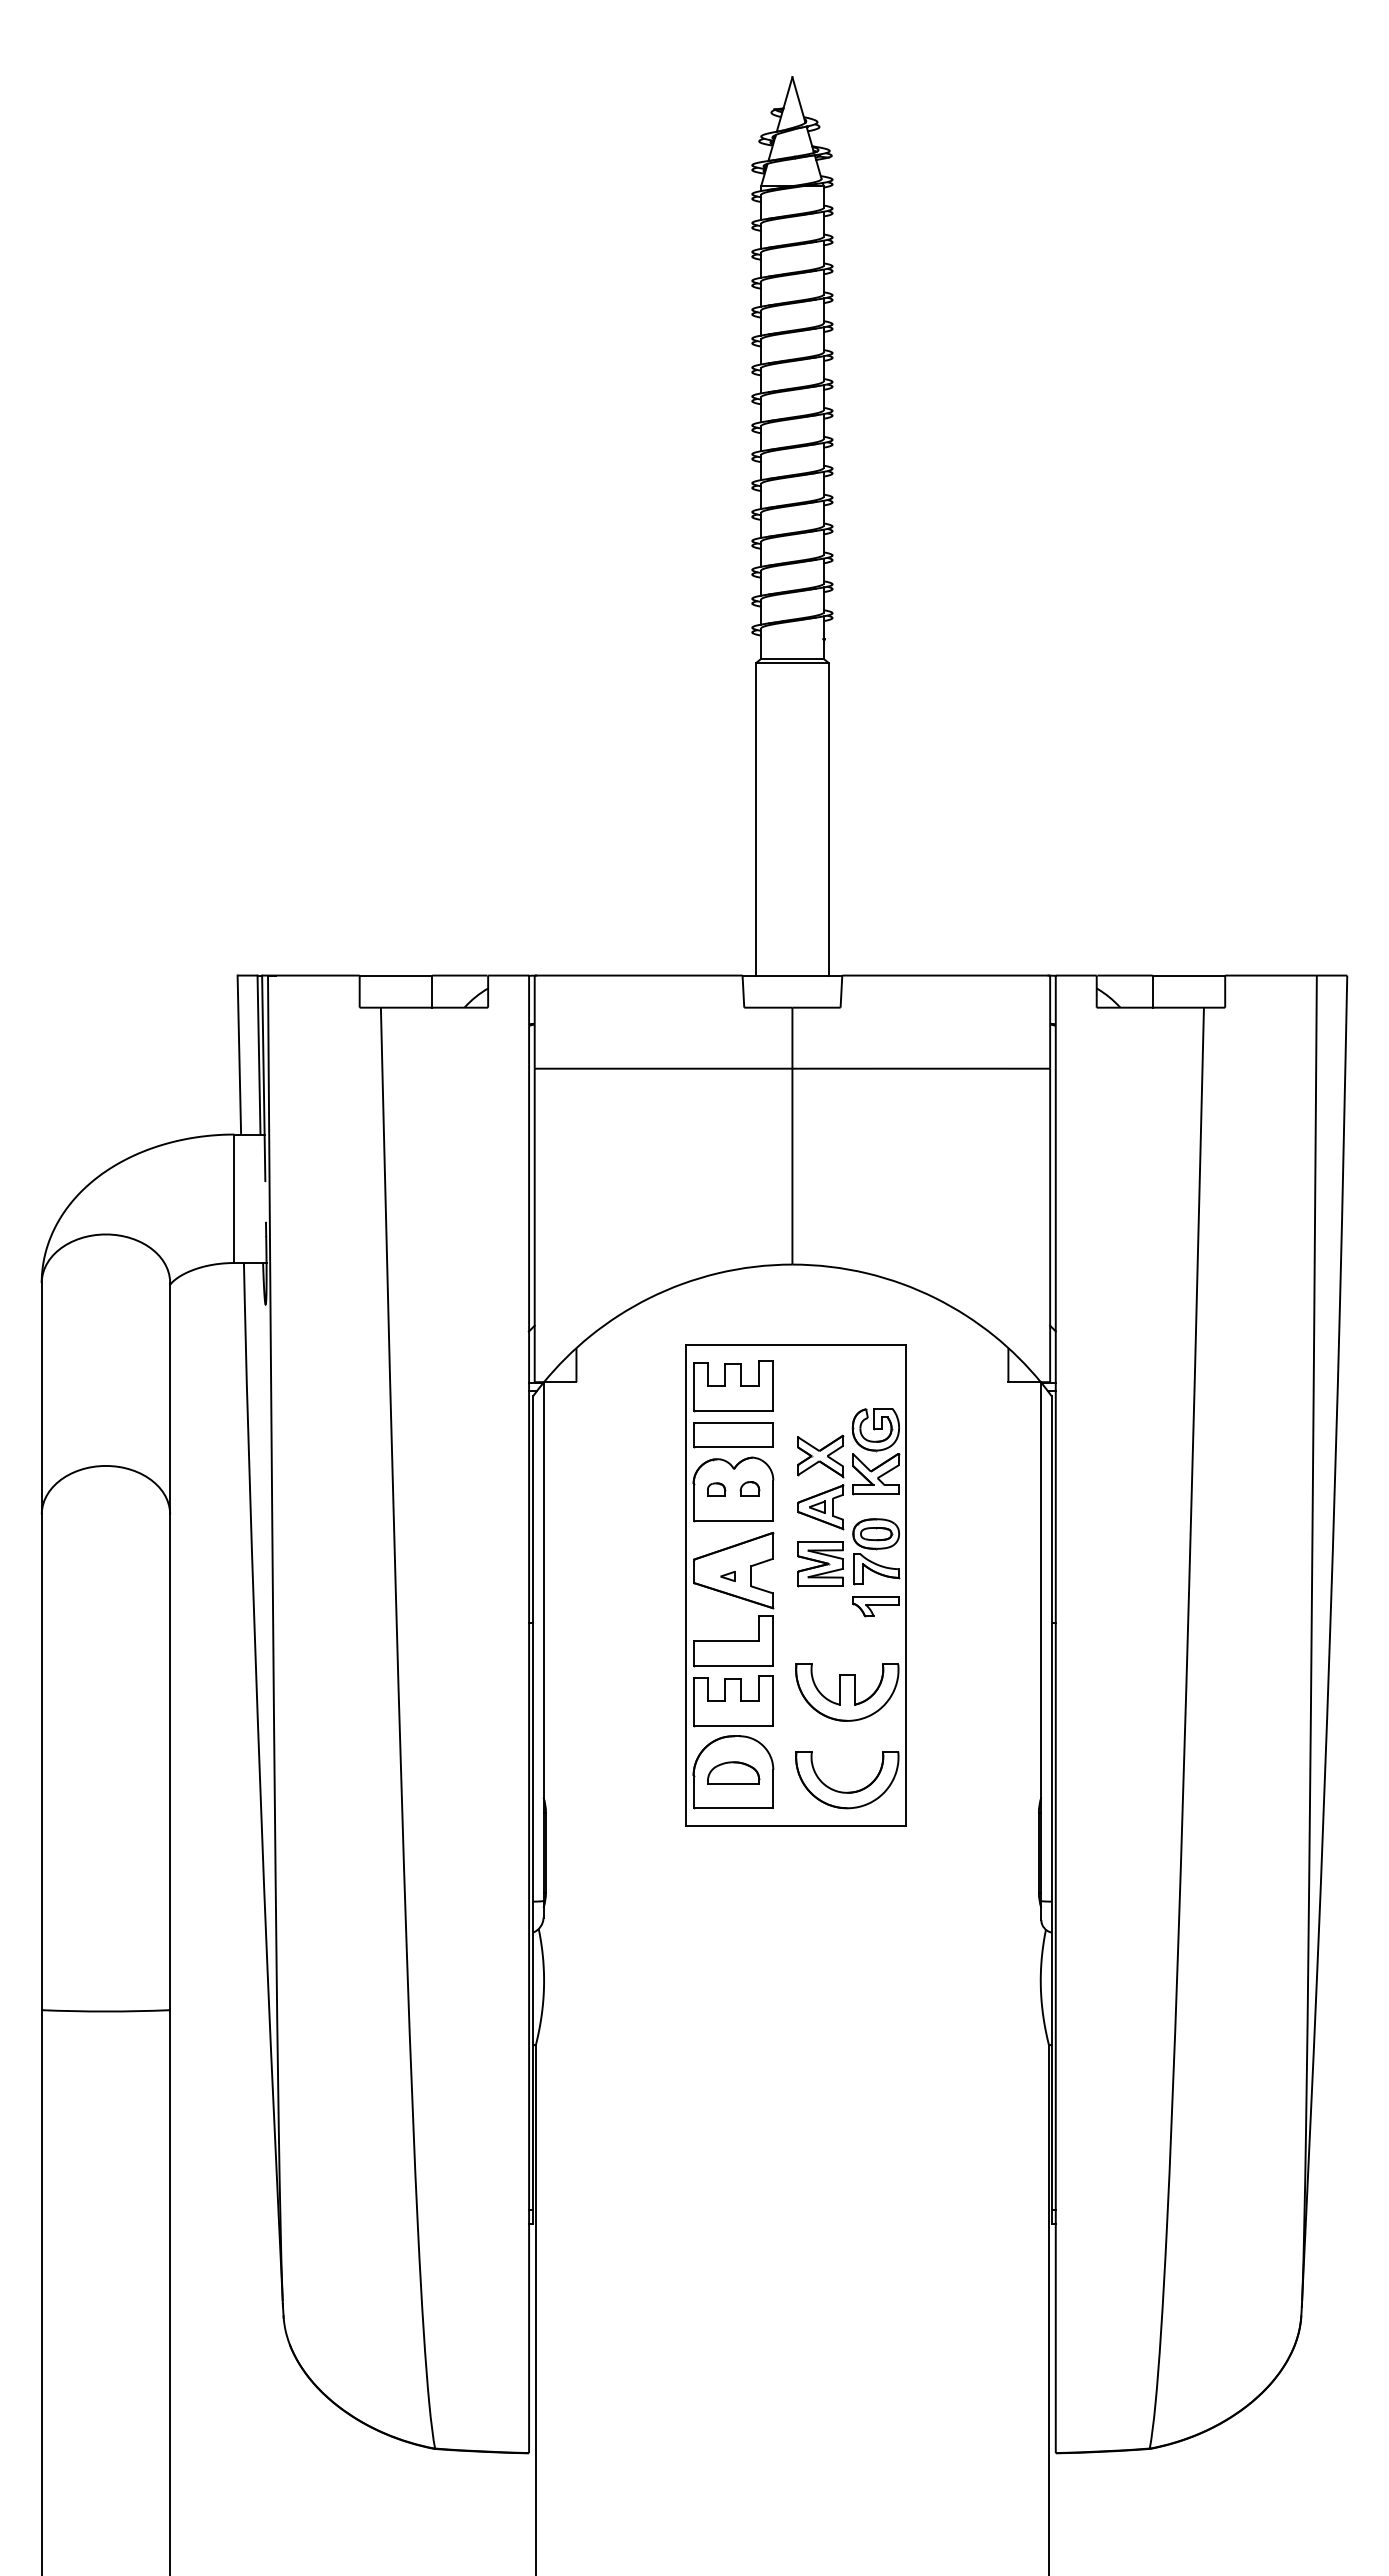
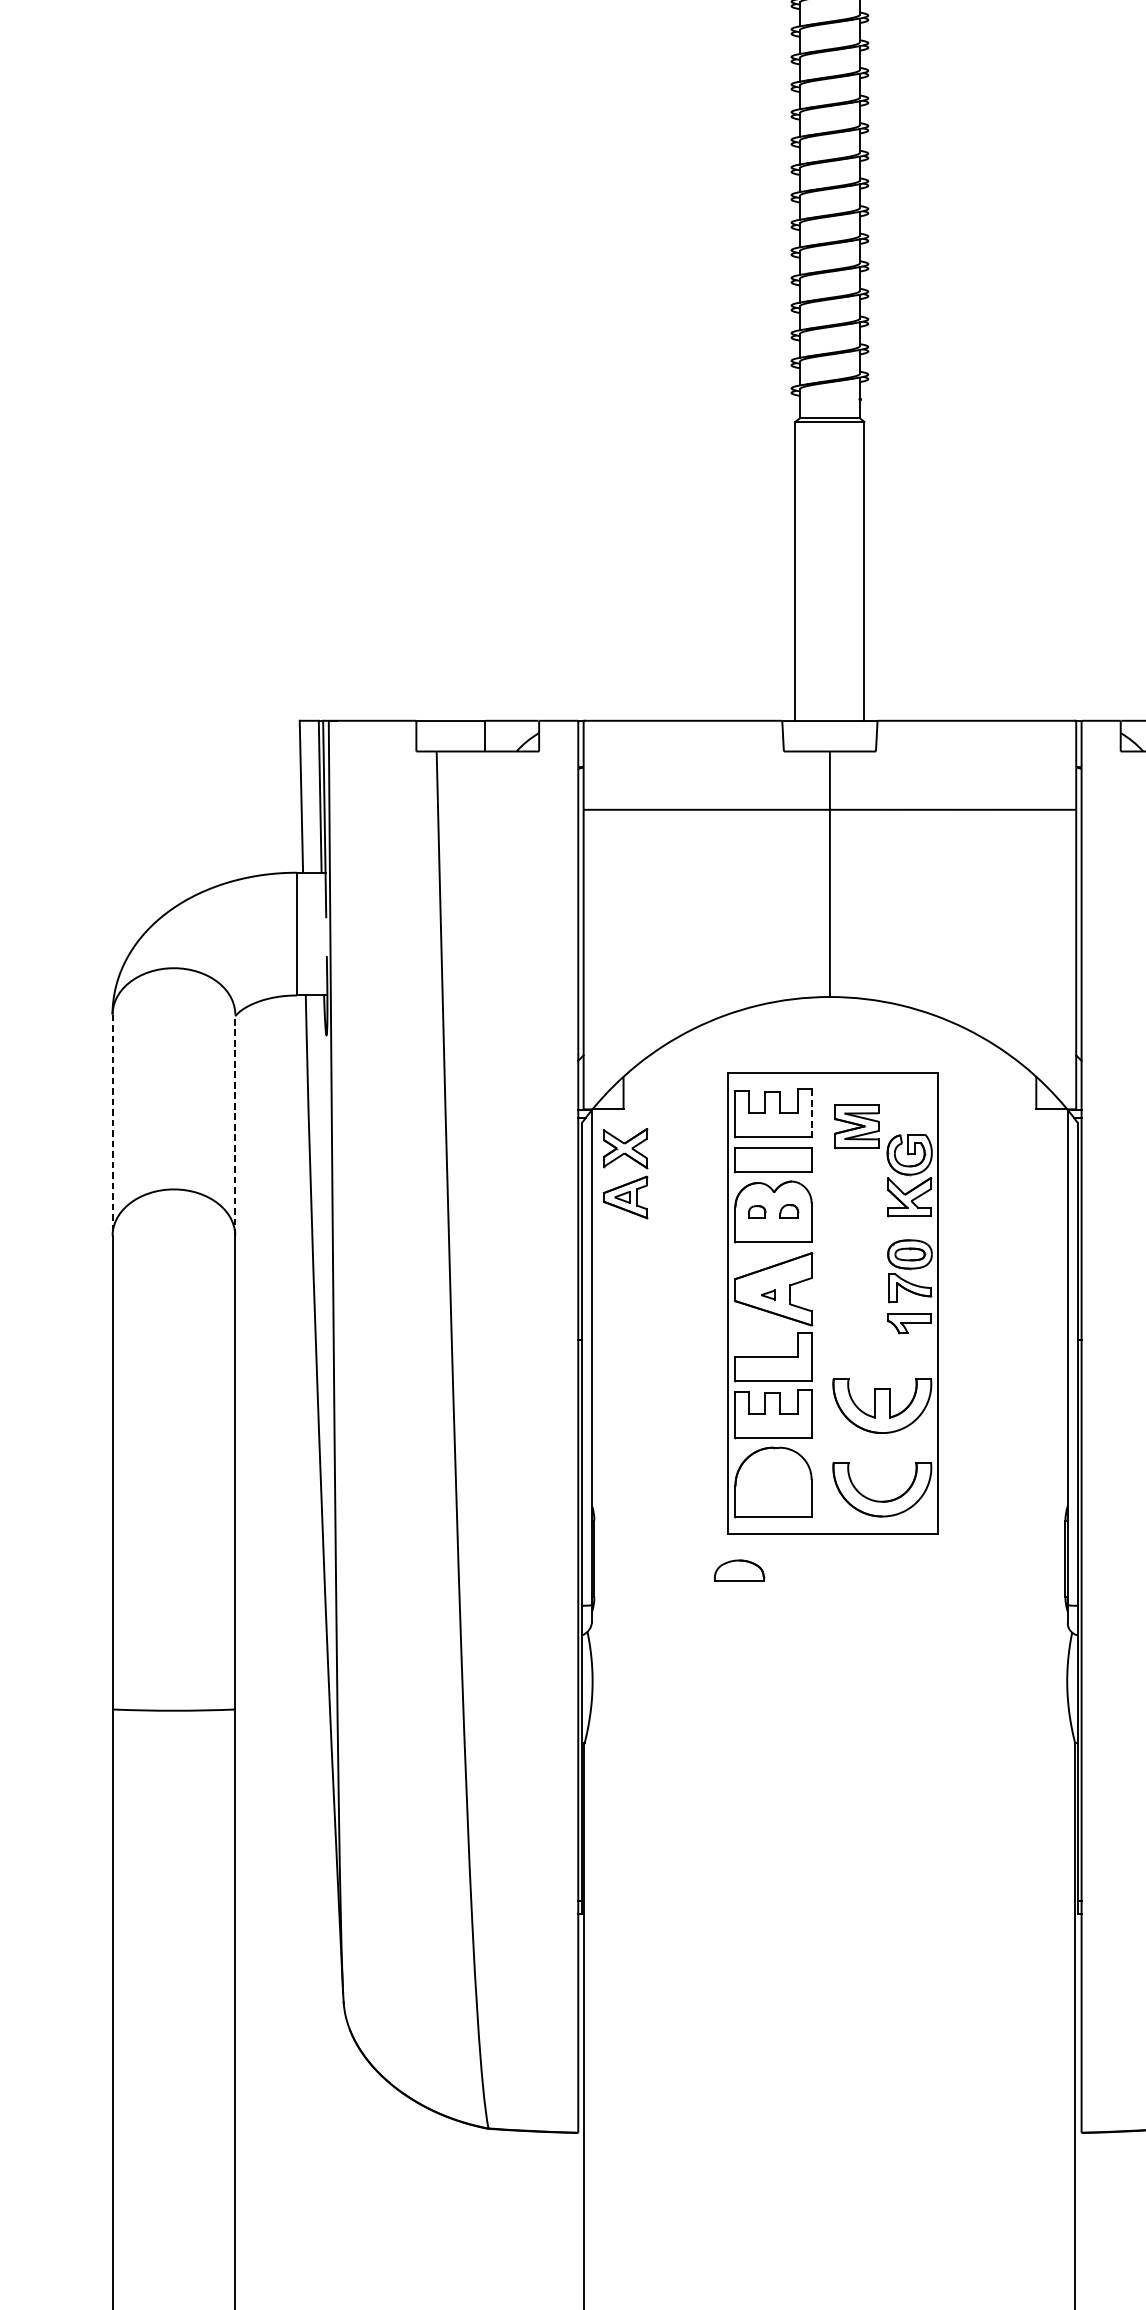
line: (773, 1386) -> (811, 1113), solid -> dashed
line: (41, 1398) -> (112, 1124), solid -> dashed
line: (170, 1398) -> (235, 1124), solid -> dashed
part: (824, 1491) -> (629, 1182), moved
part: (820, 1564) -> (856, 1126), moved
part: (733, 1772) -> (739, 1570), moved

